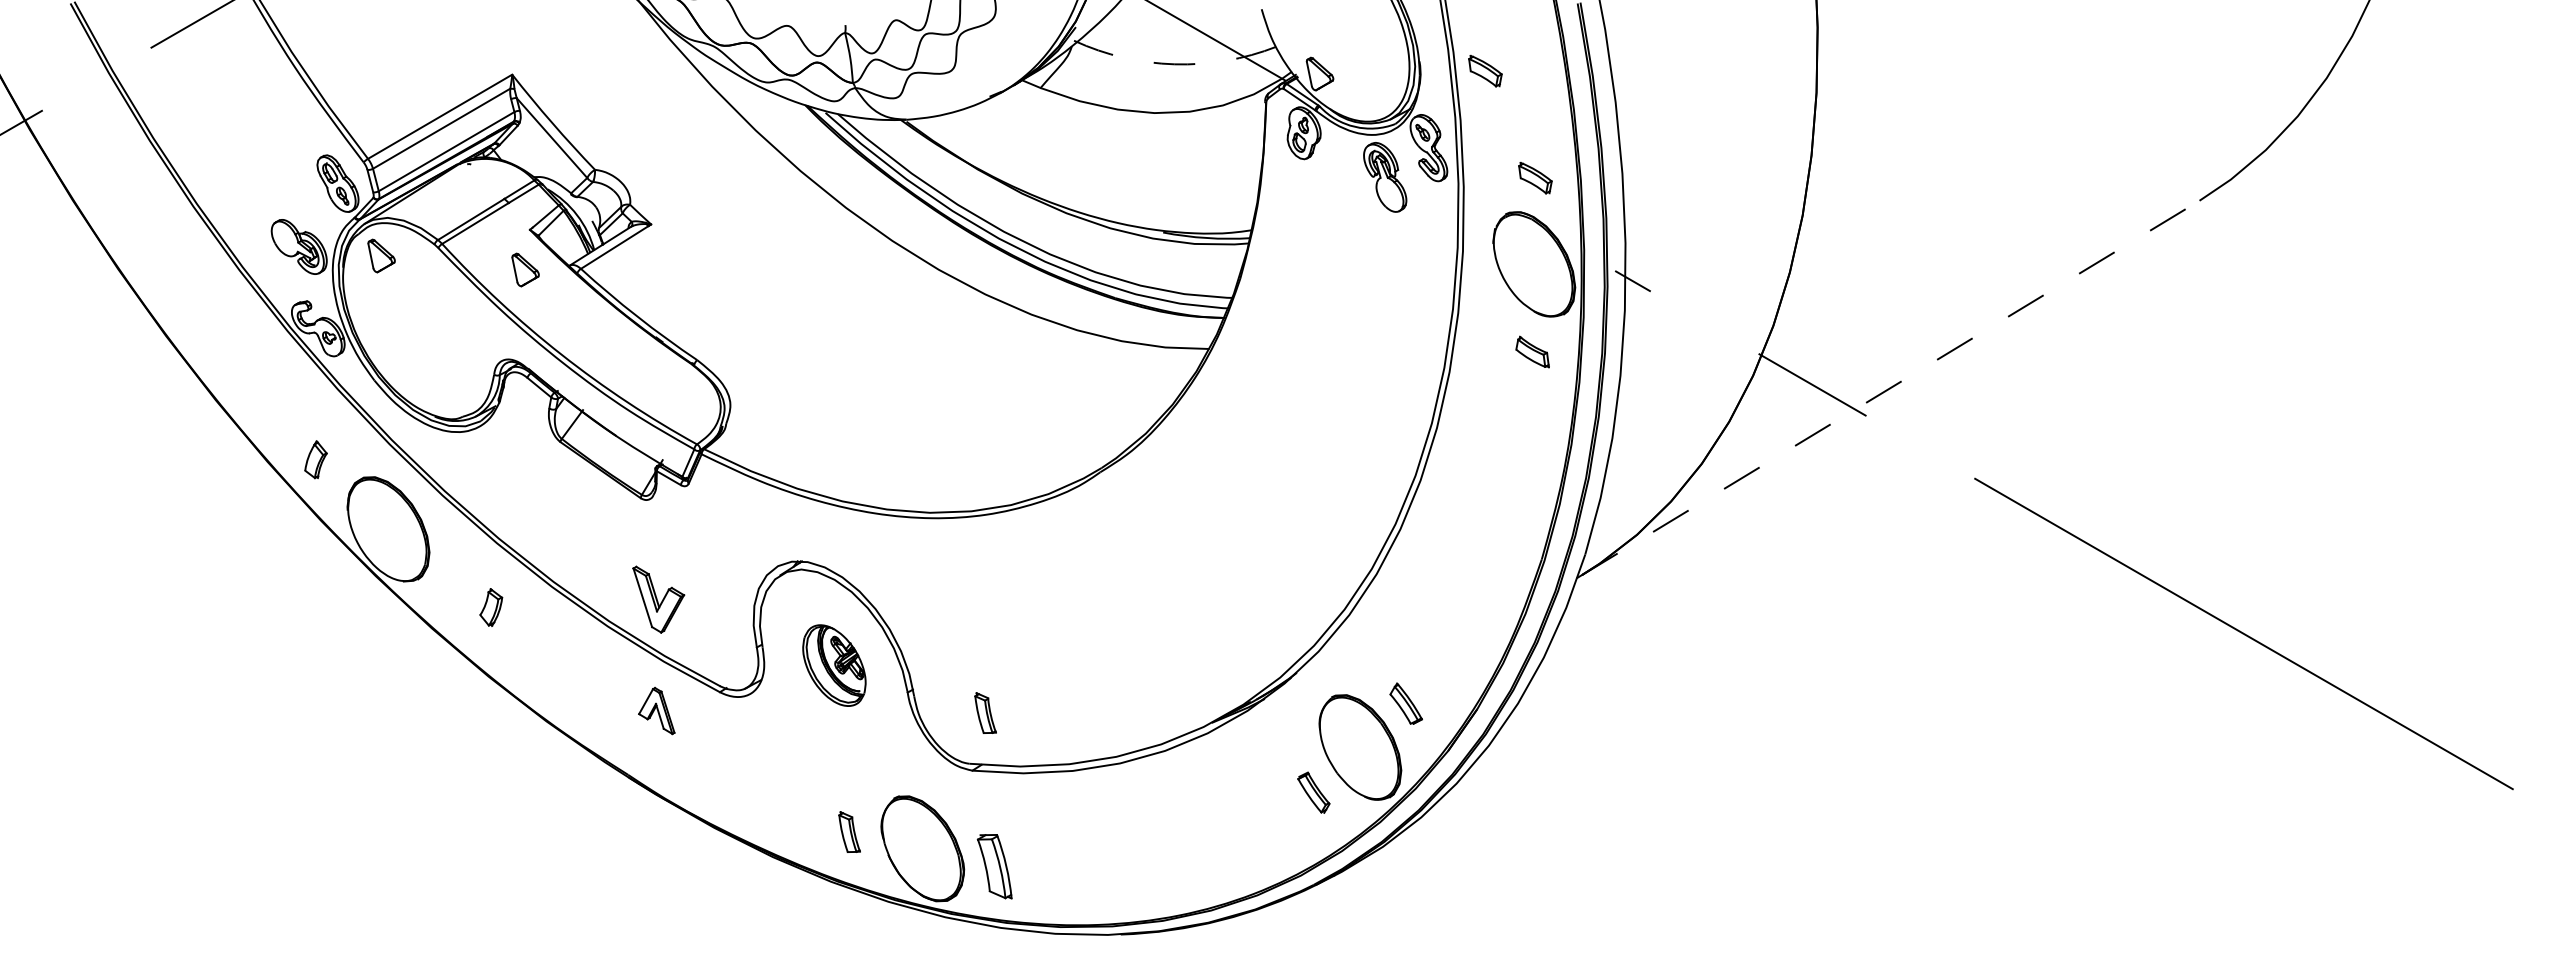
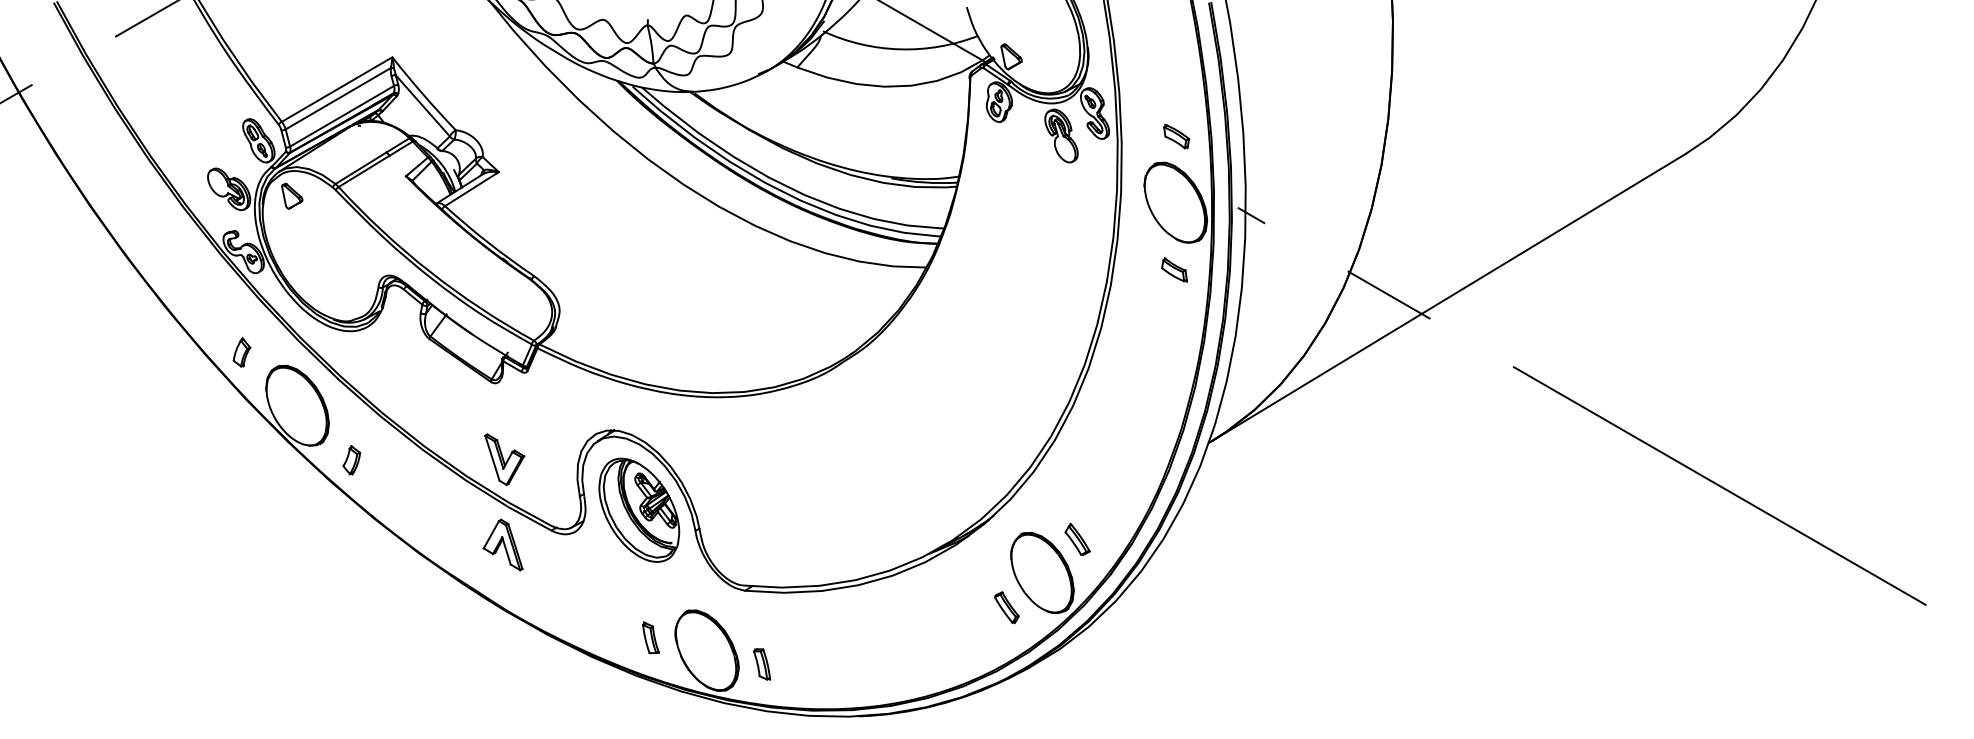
arc: (1174, 64) -> (900, 49), dashed -> solid
part: (1485, 70) -> (1138, 54), removed
part: (525, 269) -> (402, 206), removed
line: (1890, 387) -> (1448, 297), dashed -> solid
part: (491, 607) -> (351, 460), moved
part: (834, 665) -> (639, 510), size x1.67
part: (656, 710) -> (502, 544), size x1.43
part: (985, 712) -> (755, 546), removed
part: (993, 866) -> (761, 664), size x0.62

